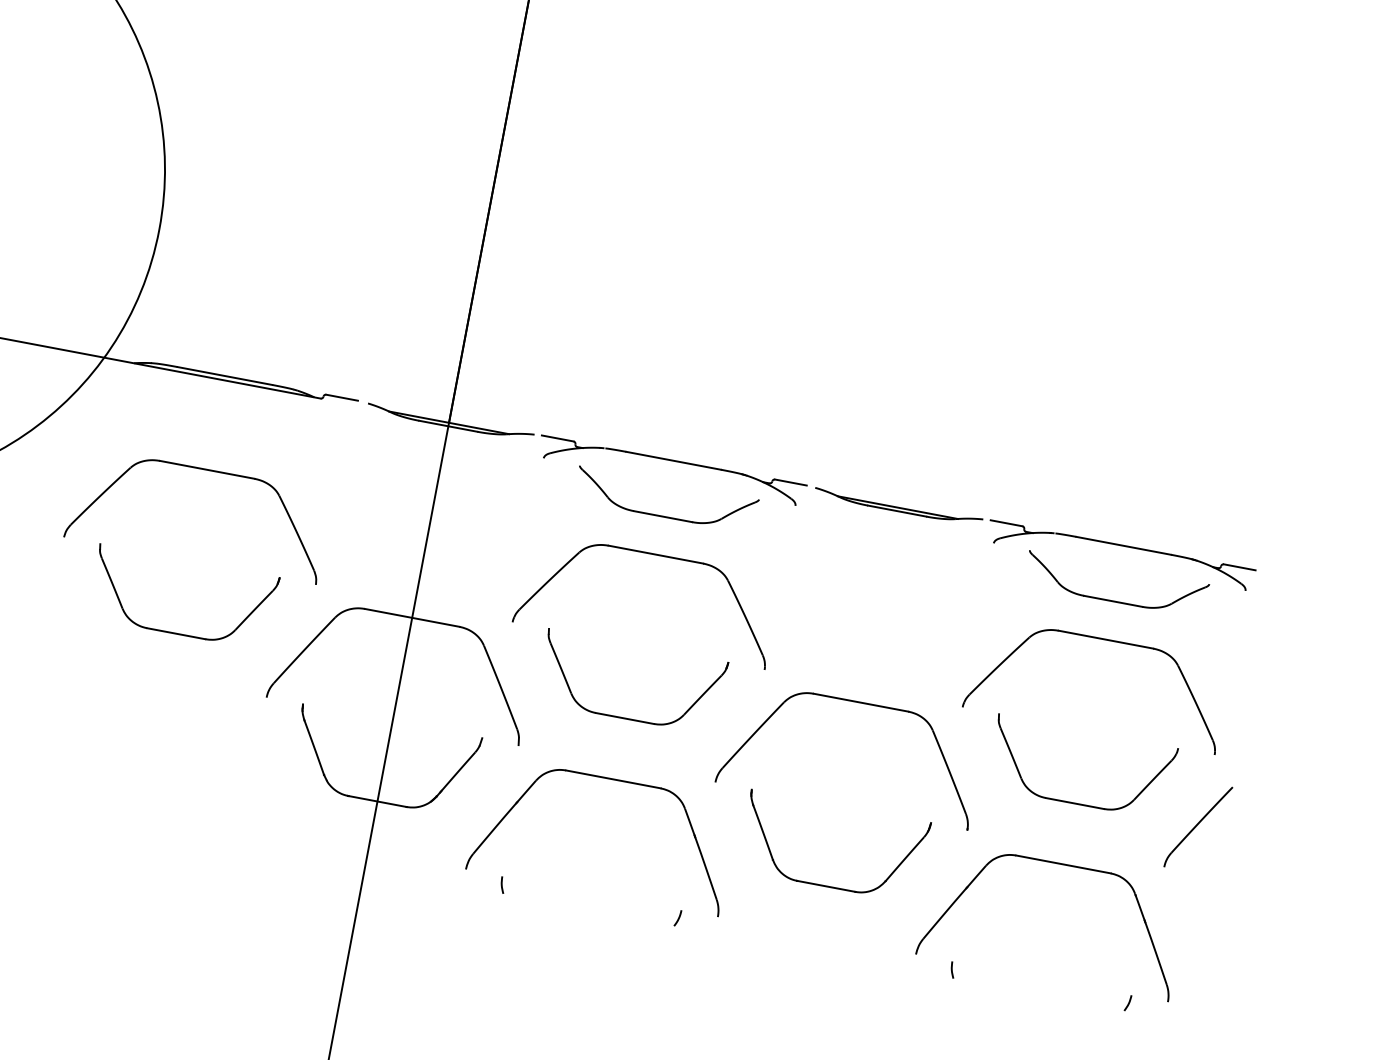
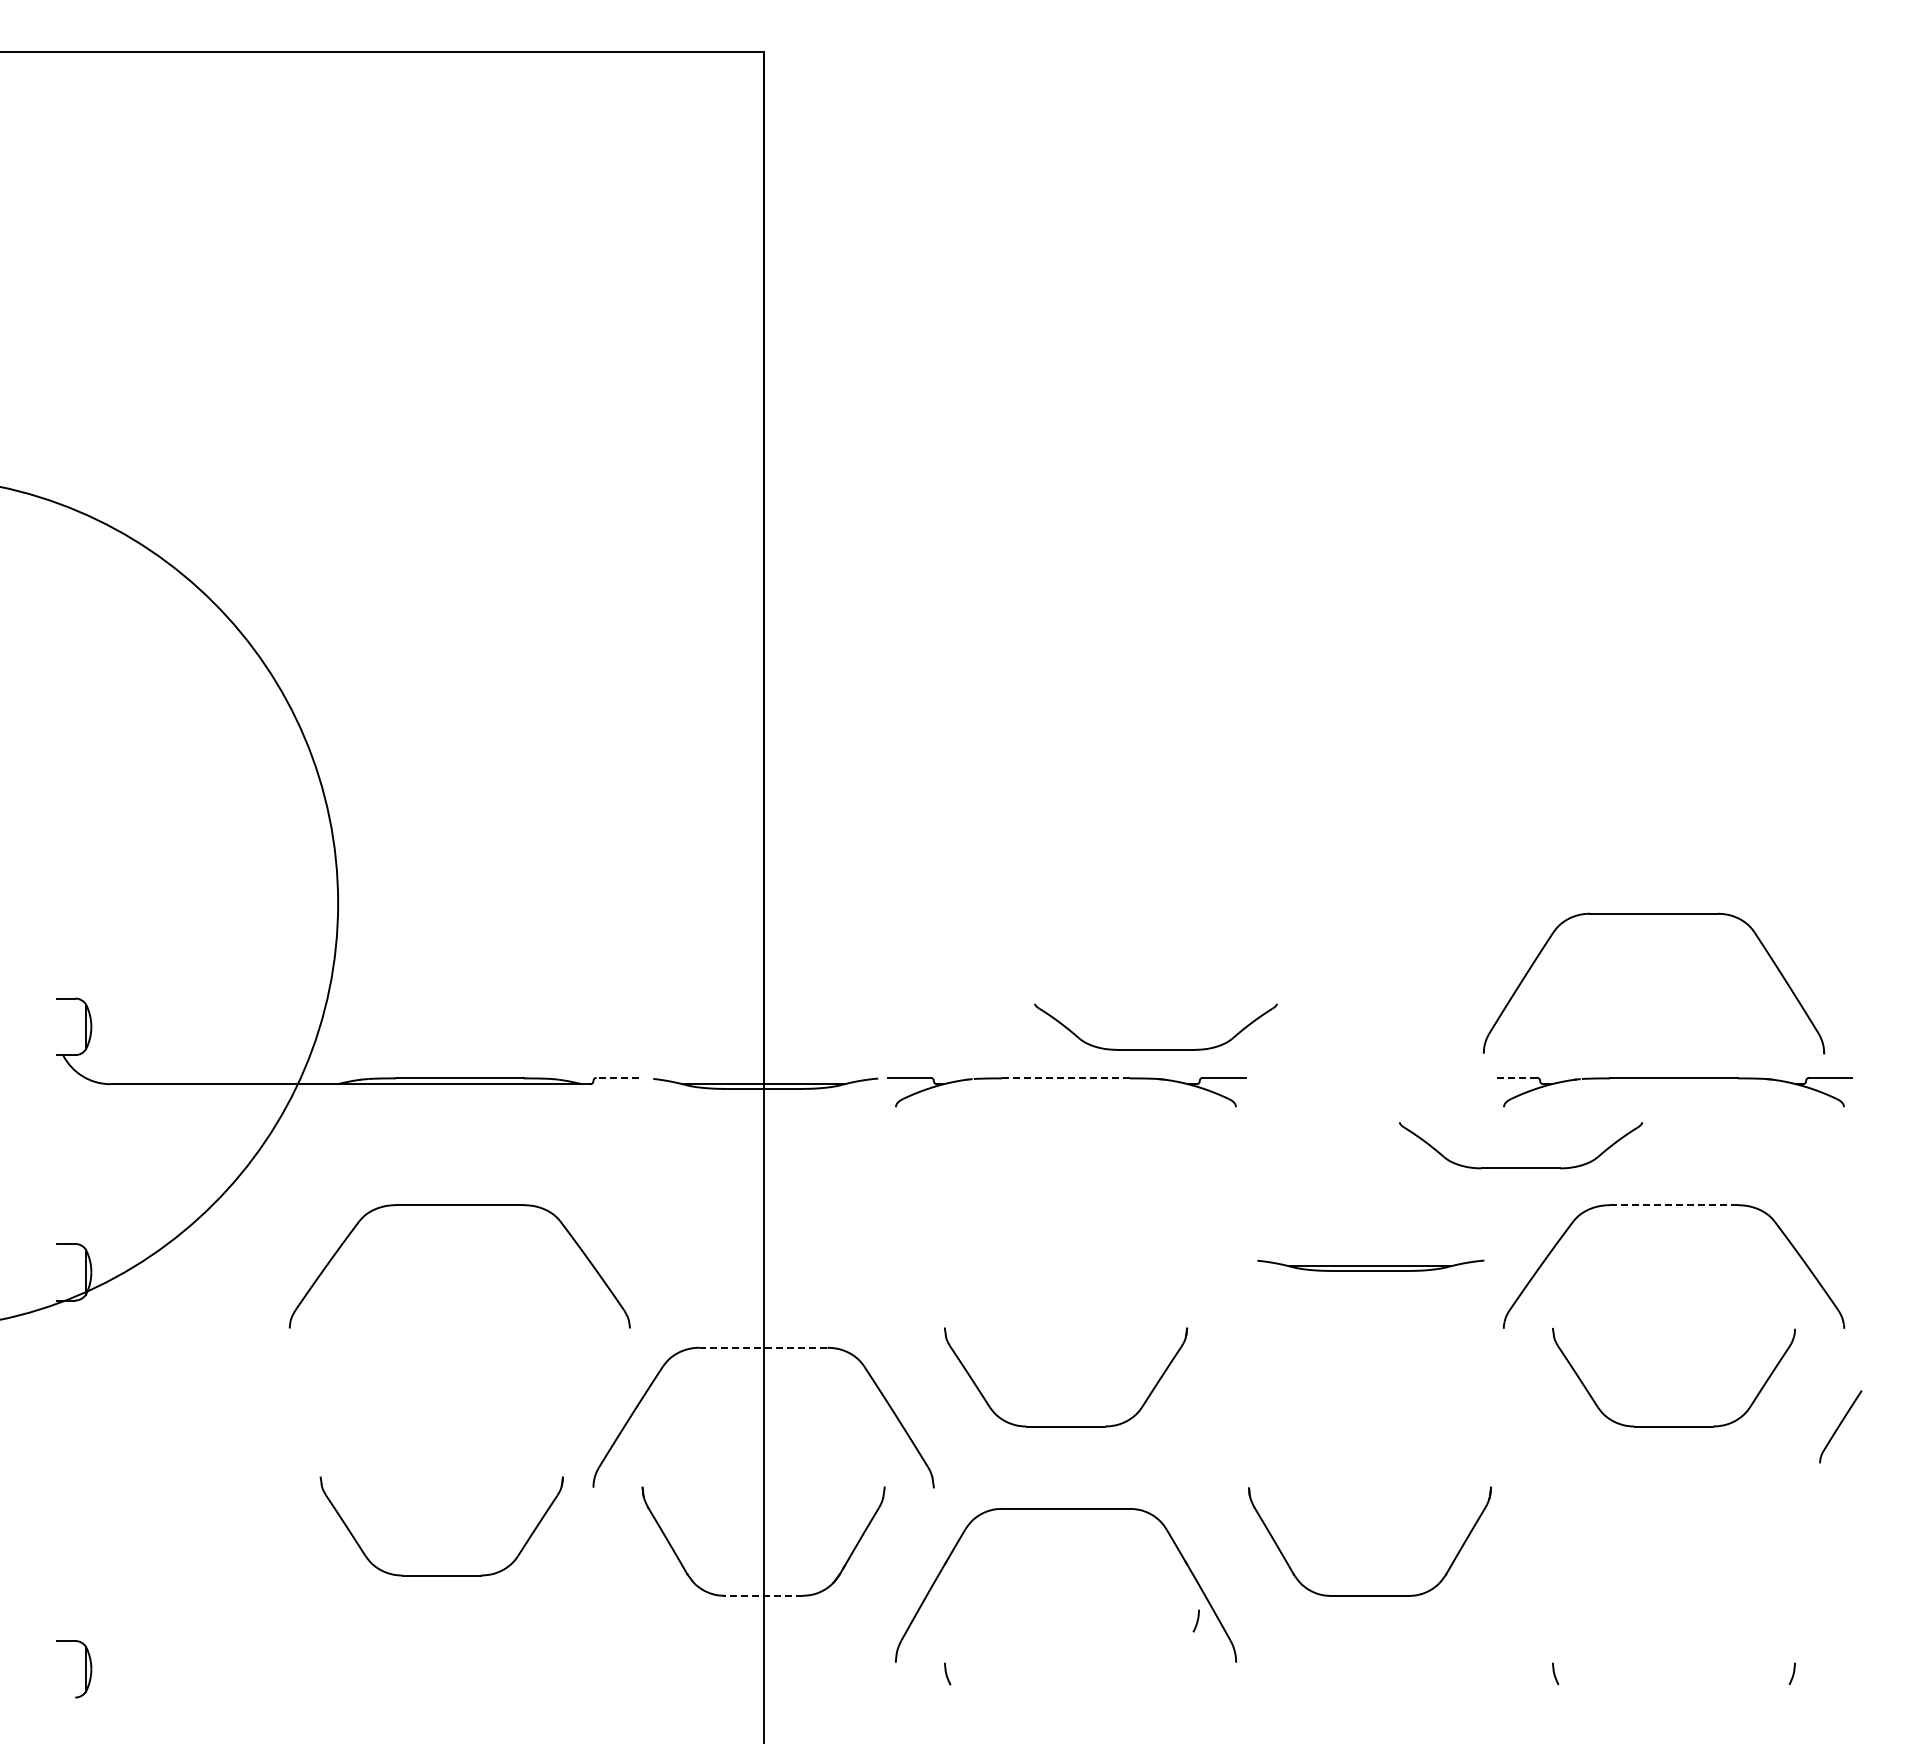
line: (341, 397) -> (617, 1077), solid -> dashed
line: (673, 460) -> (1065, 1078), solid -> dashed
part: (898, 507) -> (1370, 1265), moved
part: (662, 516) -> (1155, 1049), moved
line: (1006, 523) -> (1515, 1077), solid -> dashed
part: (655, 554) -> (1065, 1205), removed
part: (1112, 600) -> (1520, 1167), moved
line: (412, 617) -> (763, 1347), solid -> dashed
part: (176, 633) -> (441, 1575), moved
line: (1105, 639) -> (1673, 1205), solid -> dashed
part: (861, 703) -> (1654, 914), moved
line: (377, 801) -> (763, 1595), solid -> dashed
part: (1198, 826) -> (1840, 1426), size x0.6
part: (1063, 865) -> (1674, 1509), removed
curve: (678, 917) -> (1196, 1620), moved

